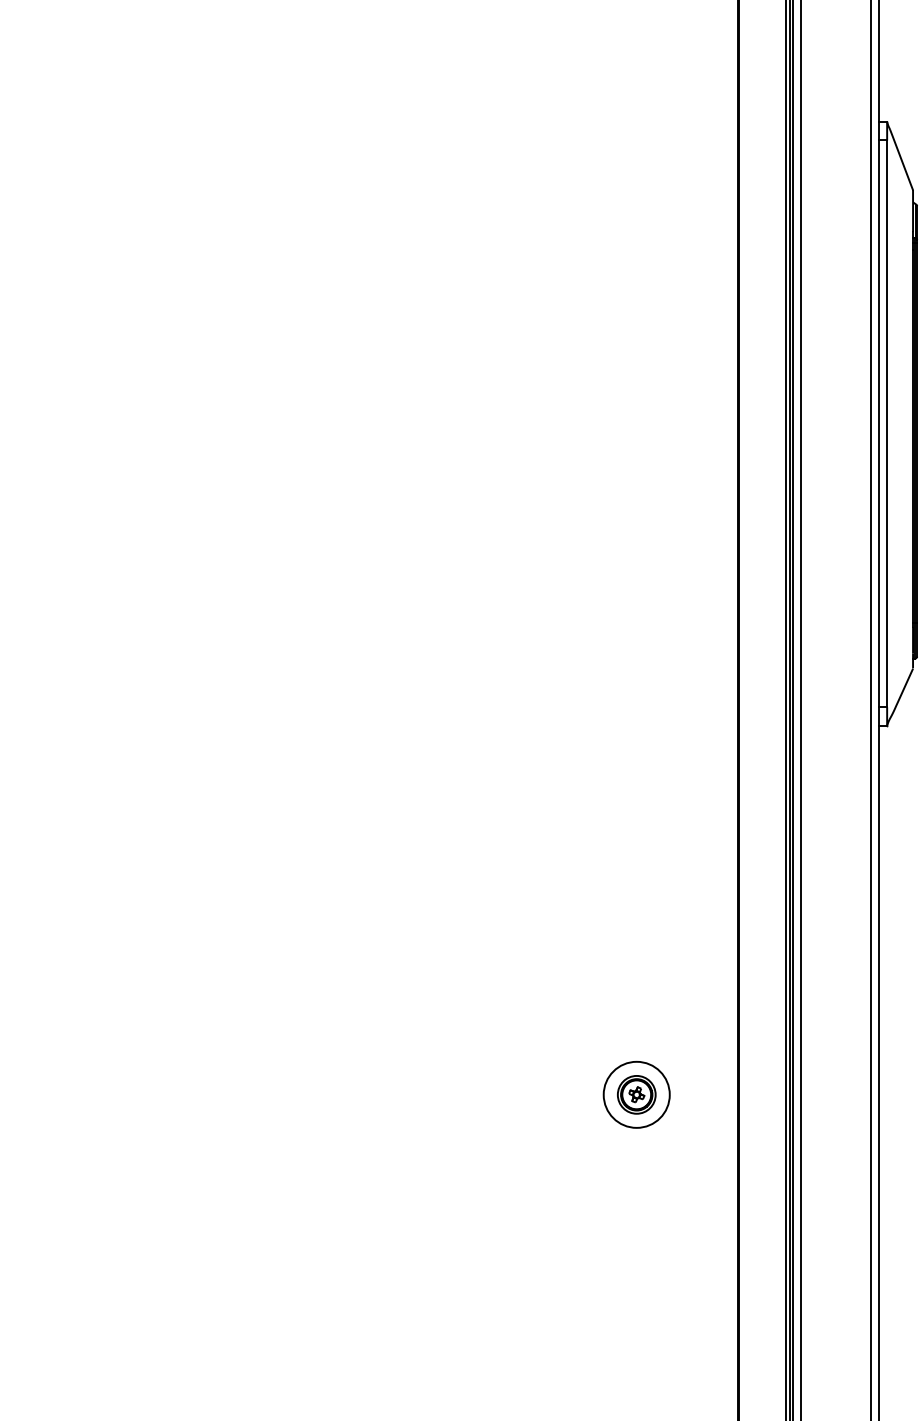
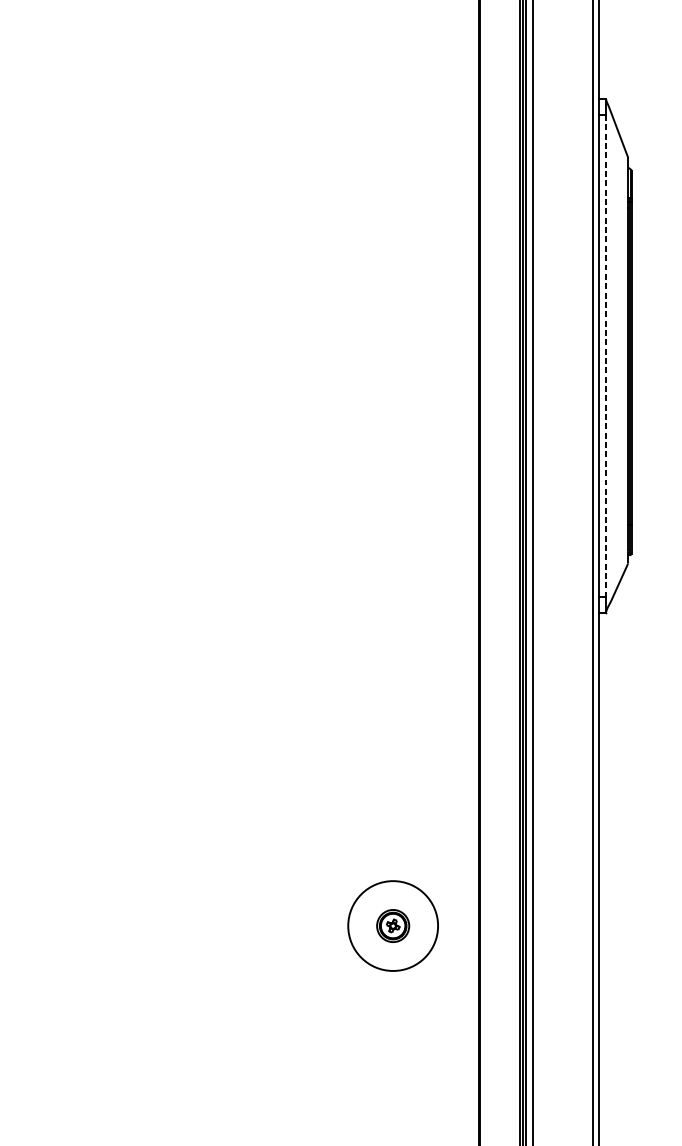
line: (887, 424) -> (606, 356), solid -> dashed
circle: (636, 1094) -> (392, 925), size x1.6

